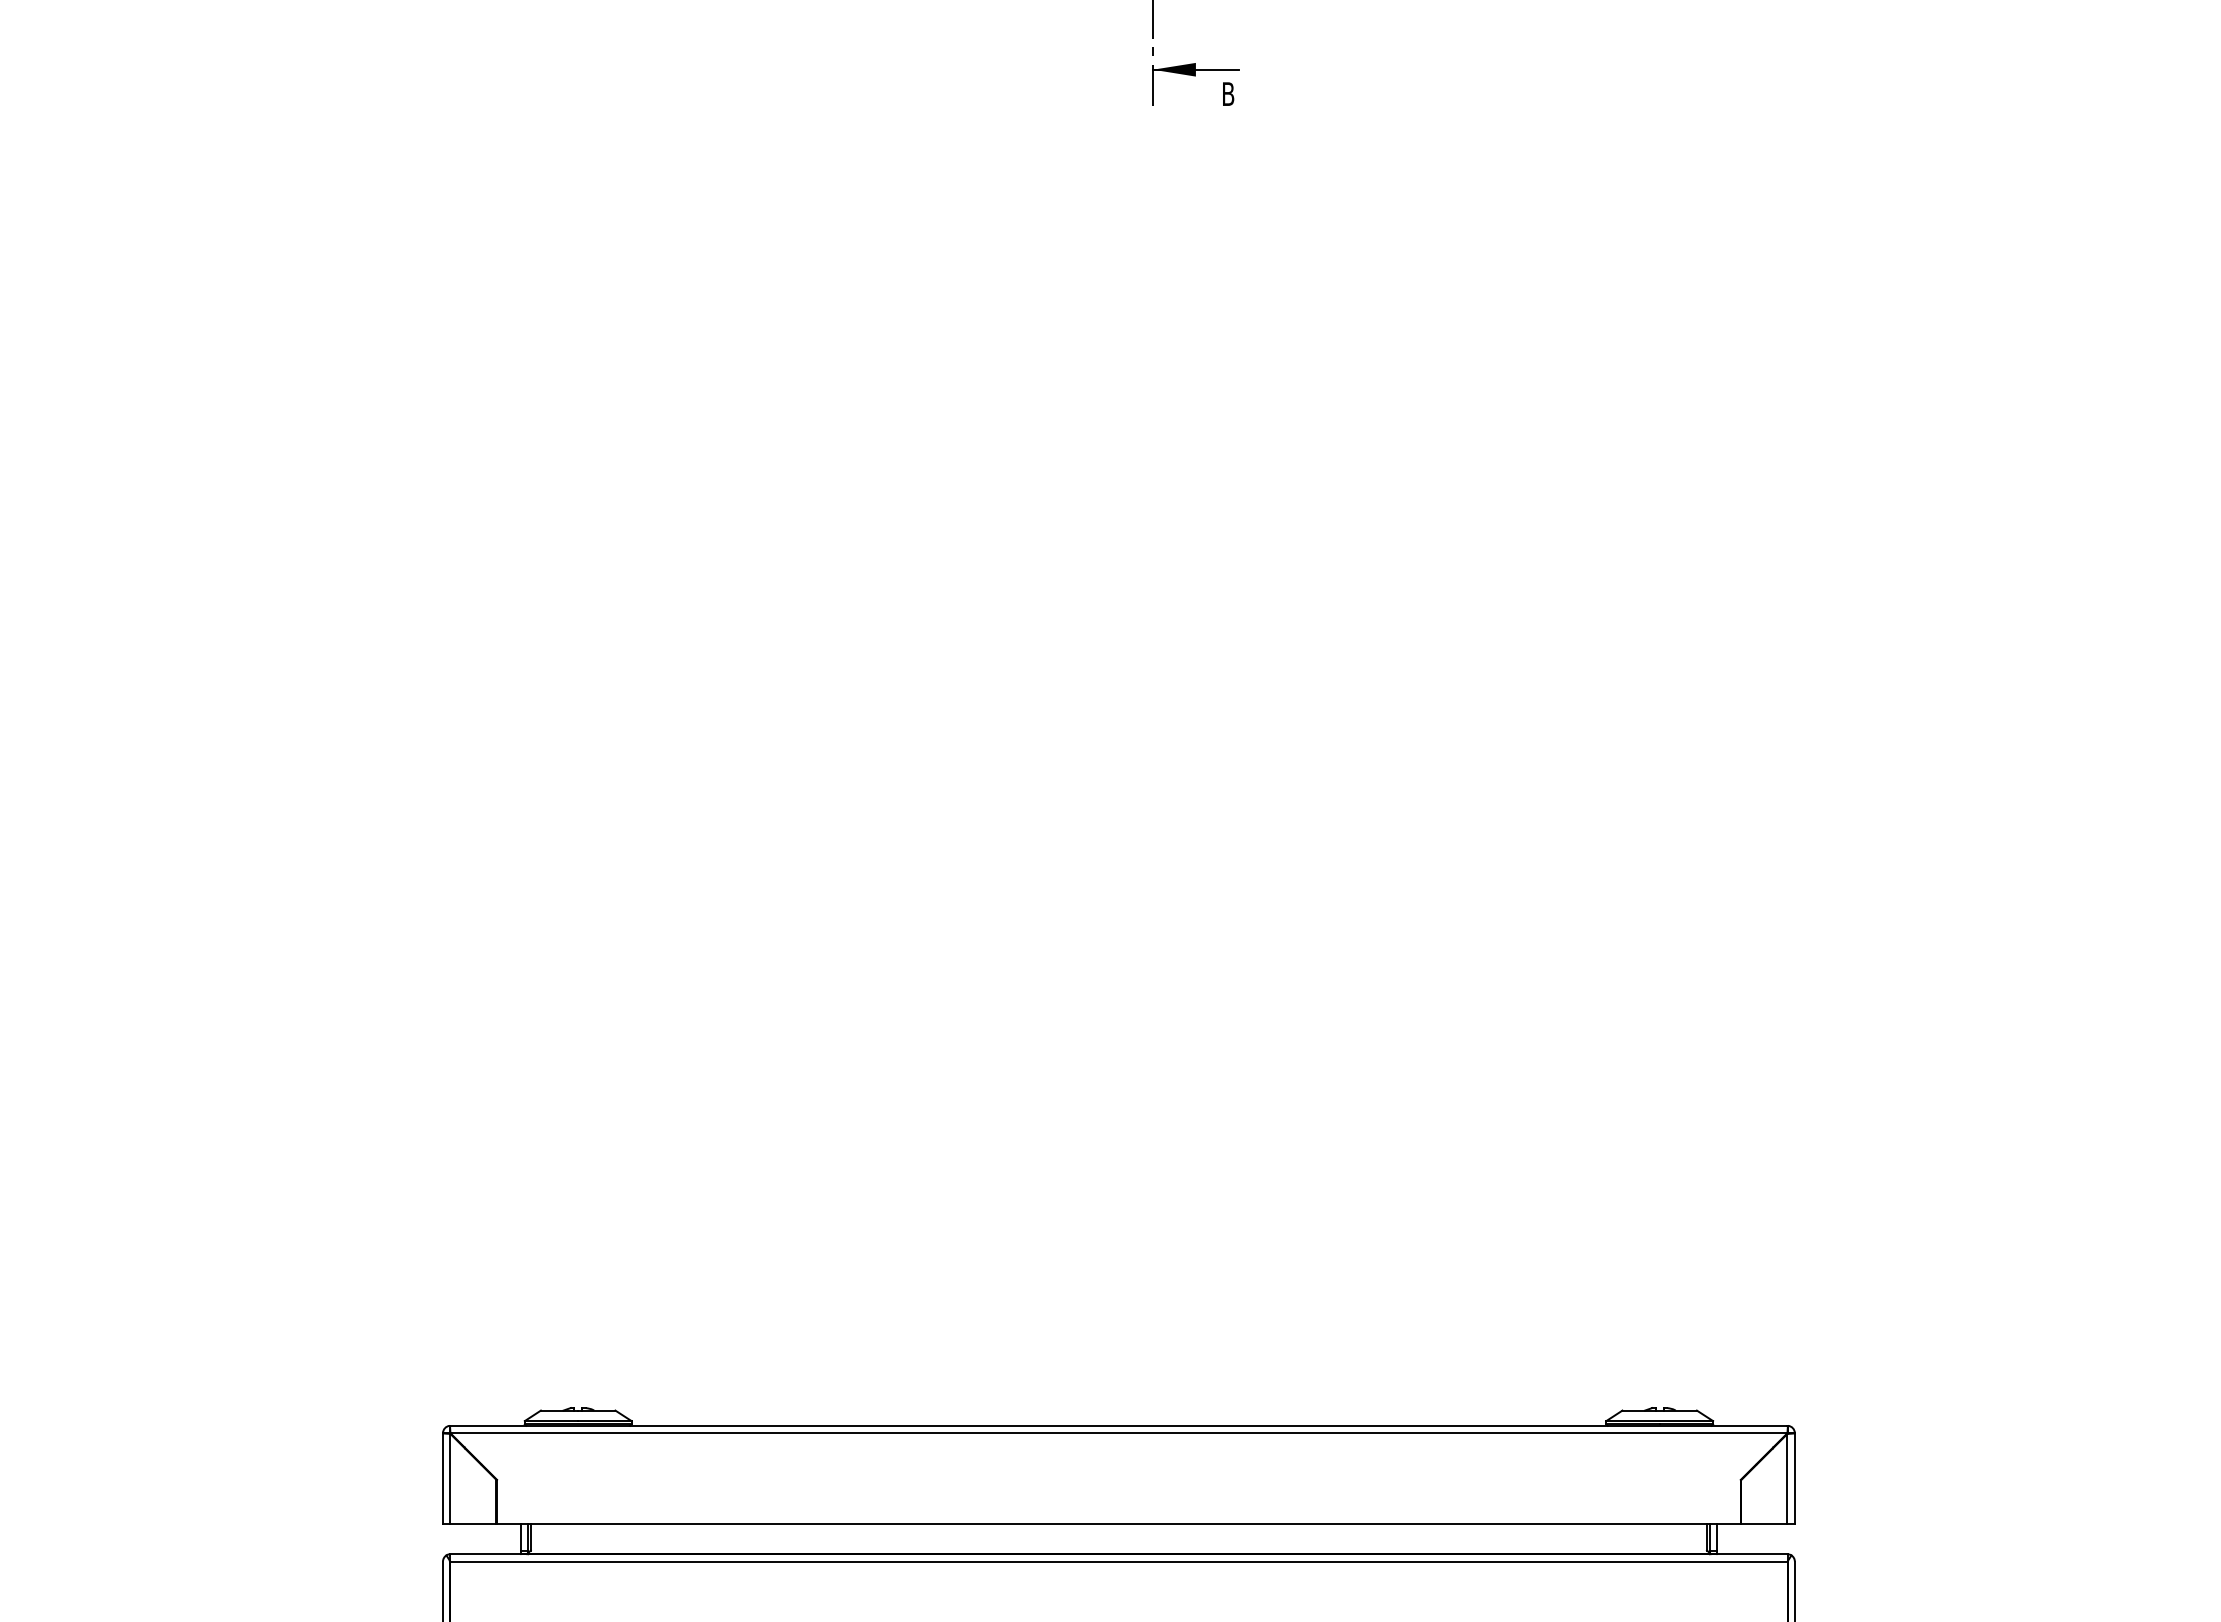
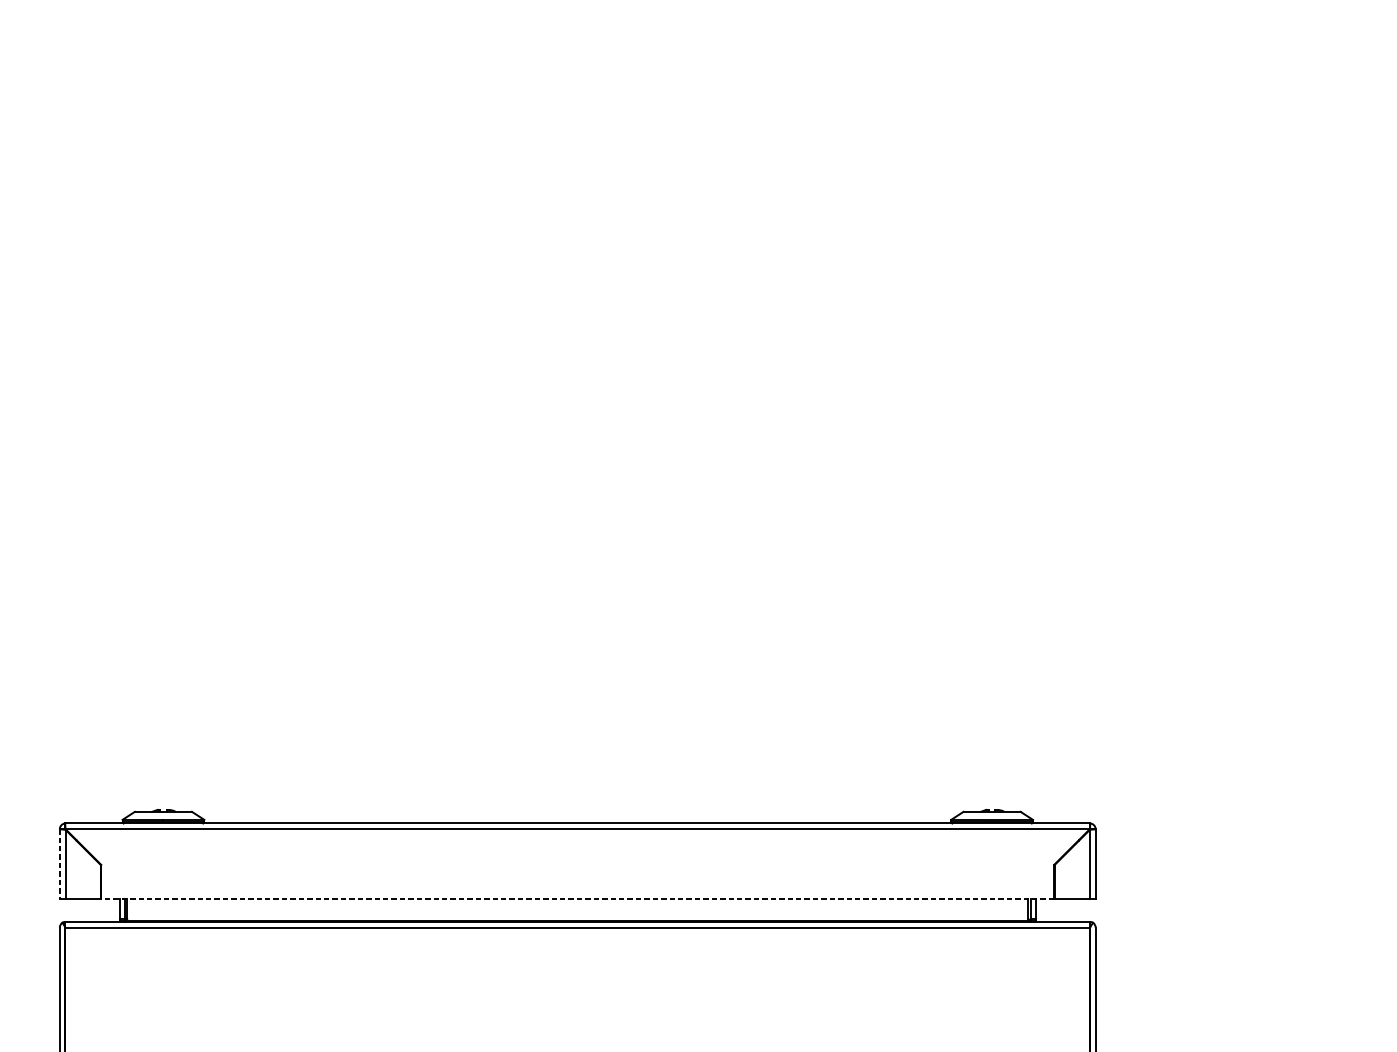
line: (443, 1479) -> (60, 864), solid -> dashed
line: (1118, 1523) -> (577, 898), solid -> dashed

